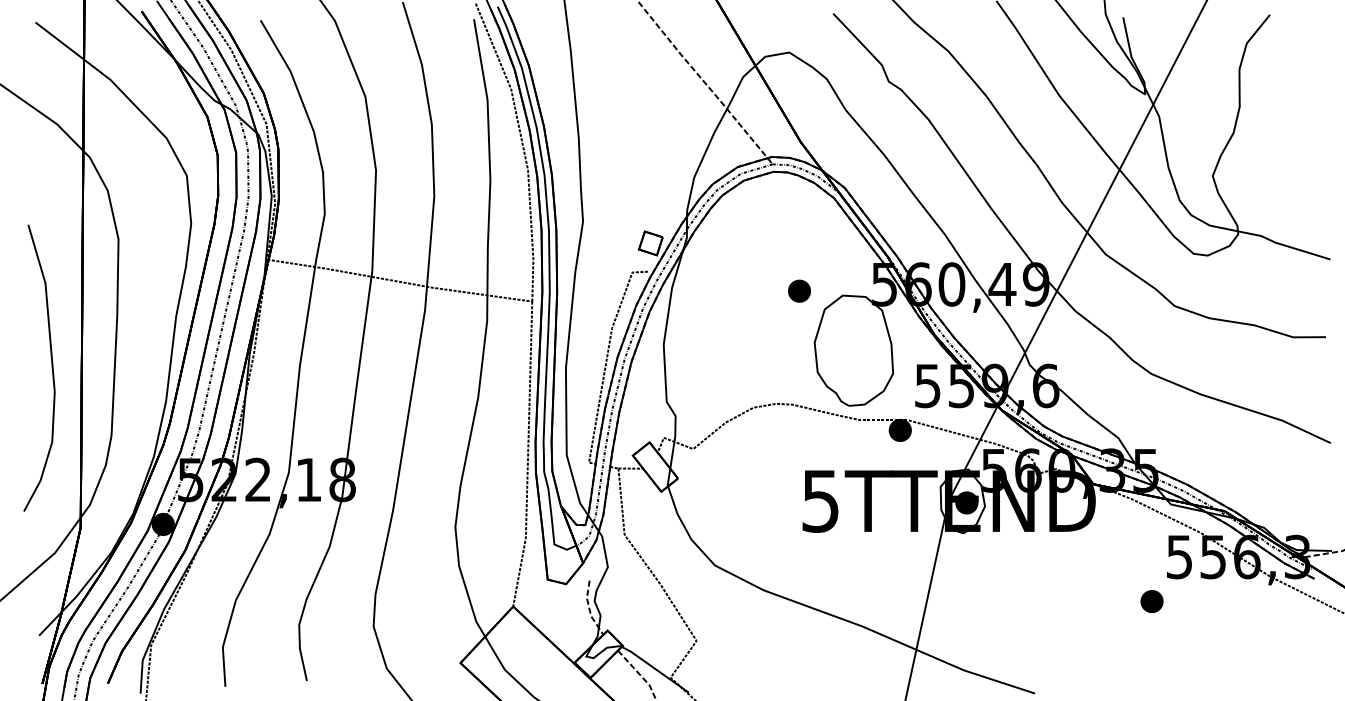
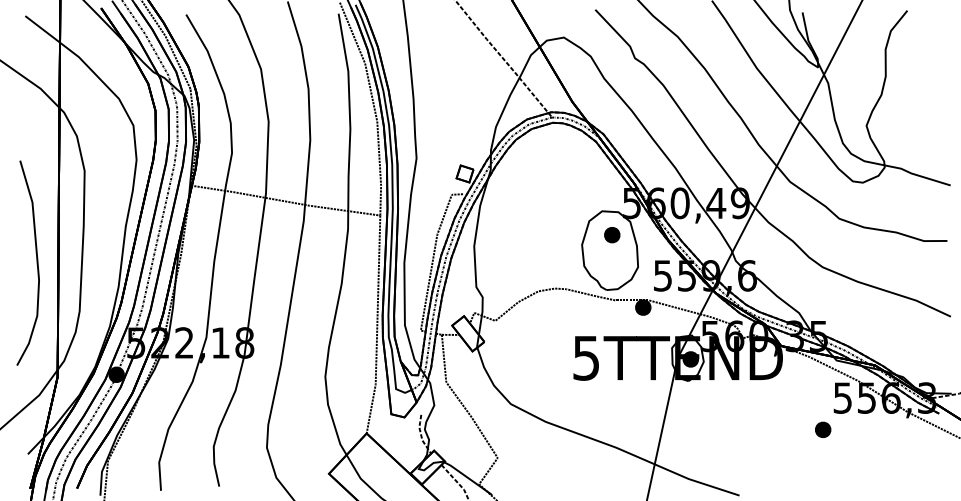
part: (799, 291) -> (612, 235), moved

